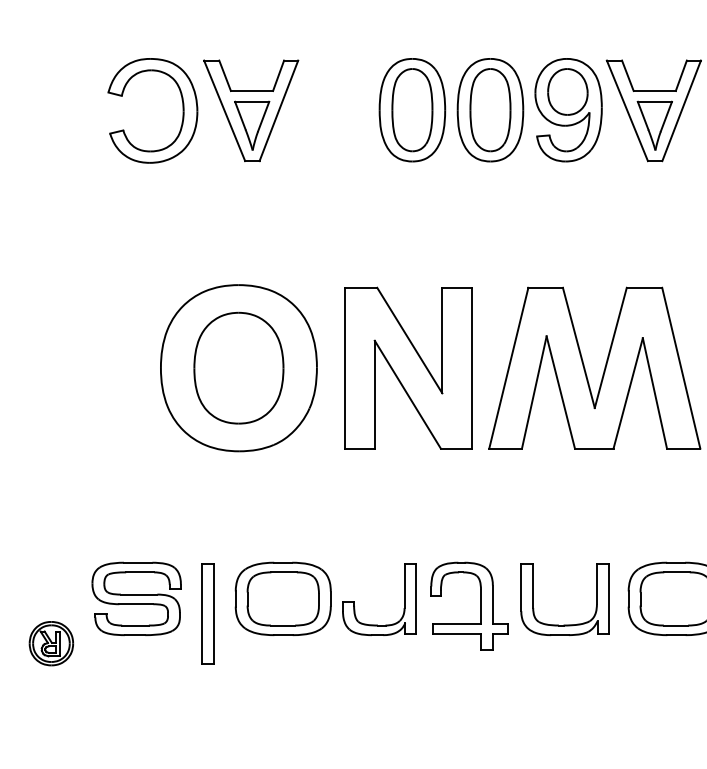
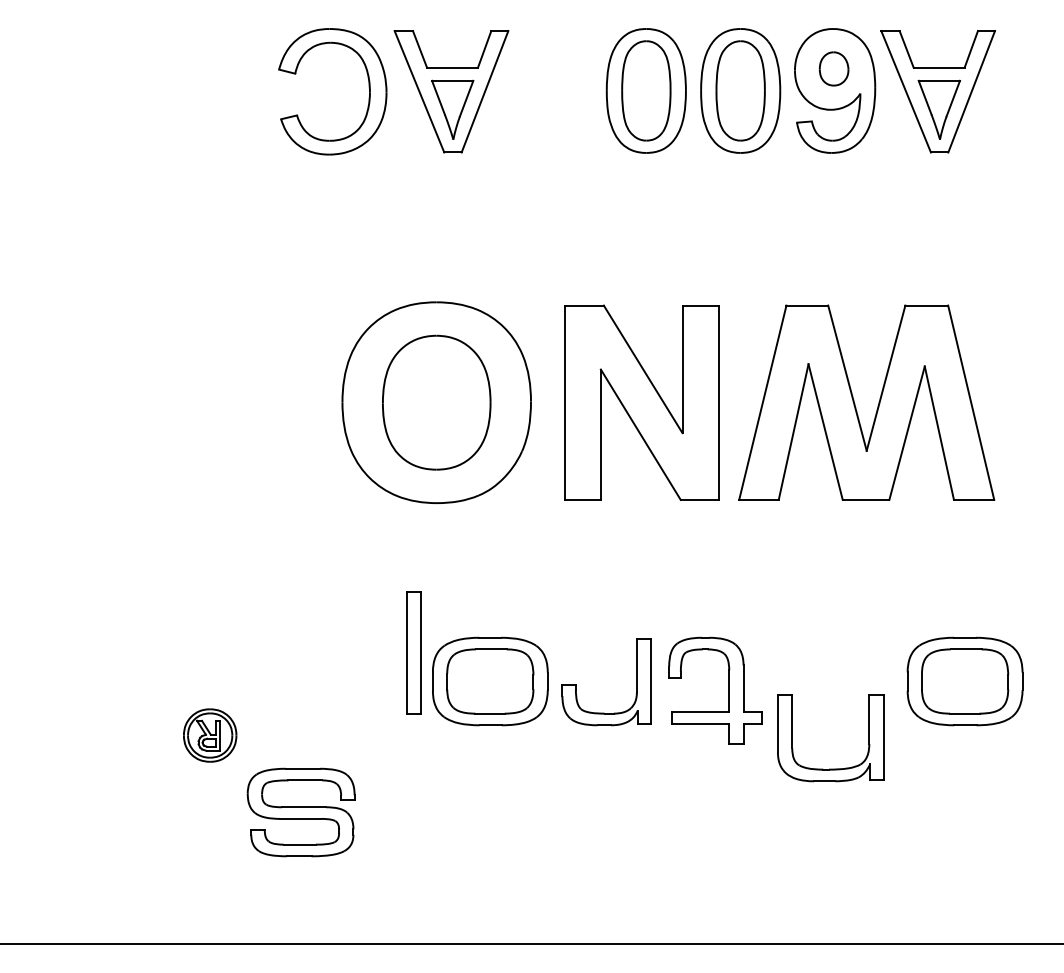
part: (567, 91) -> (833, 68), size x0.6
part: (136, 598) -> (300, 812), moved
part: (208, 613) -> (413, 652), moved
part: (564, 624) -> (830, 768), moved

